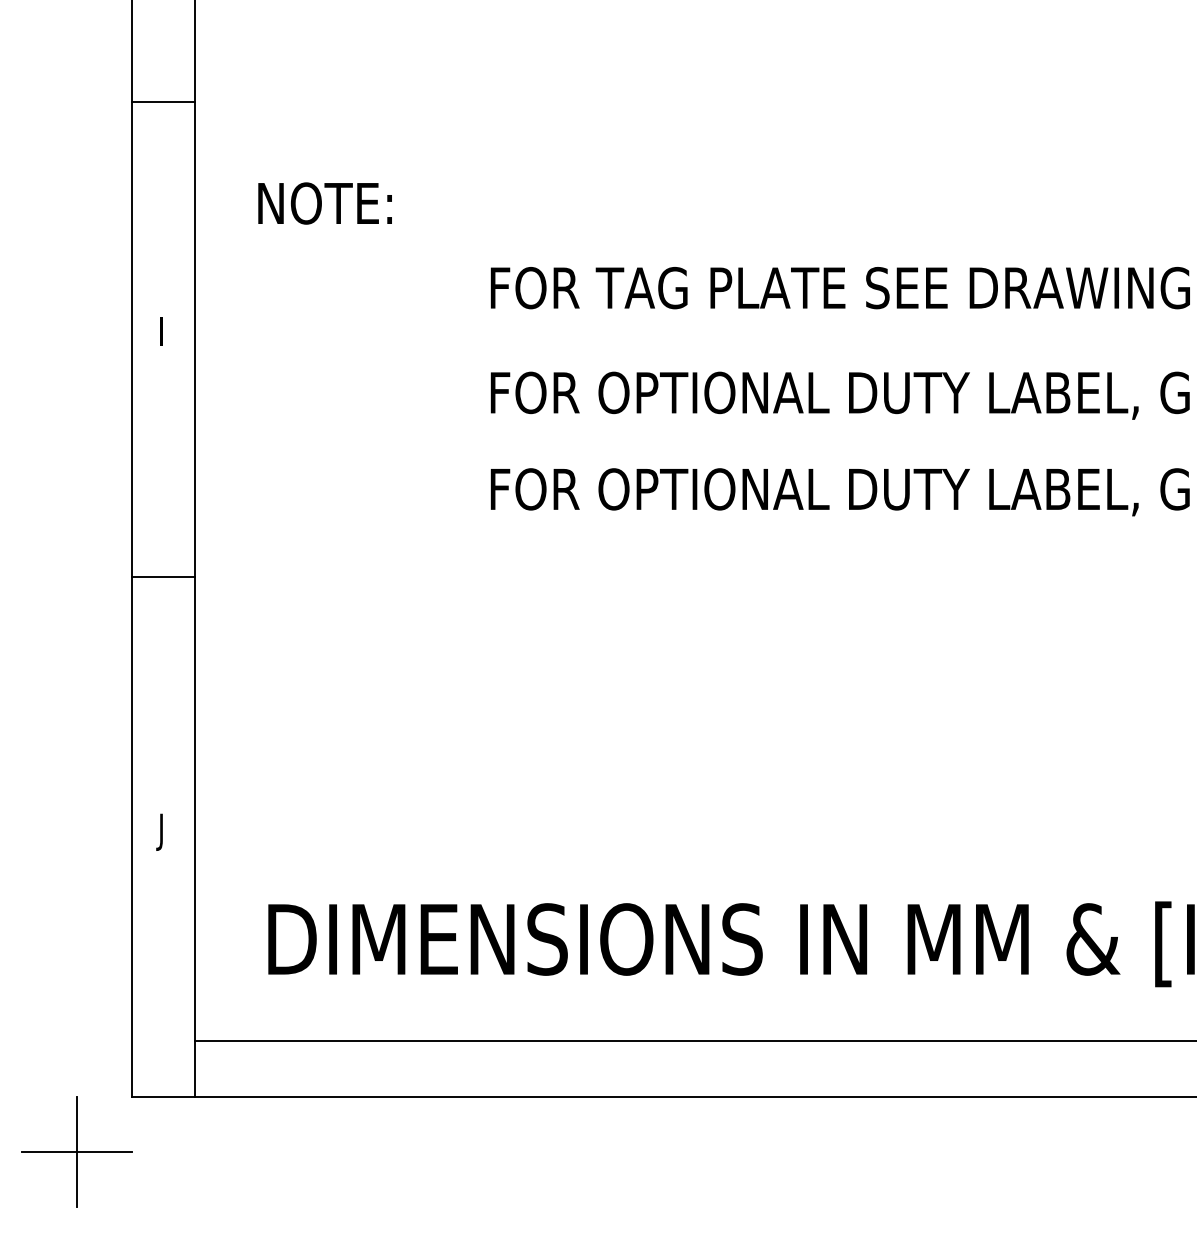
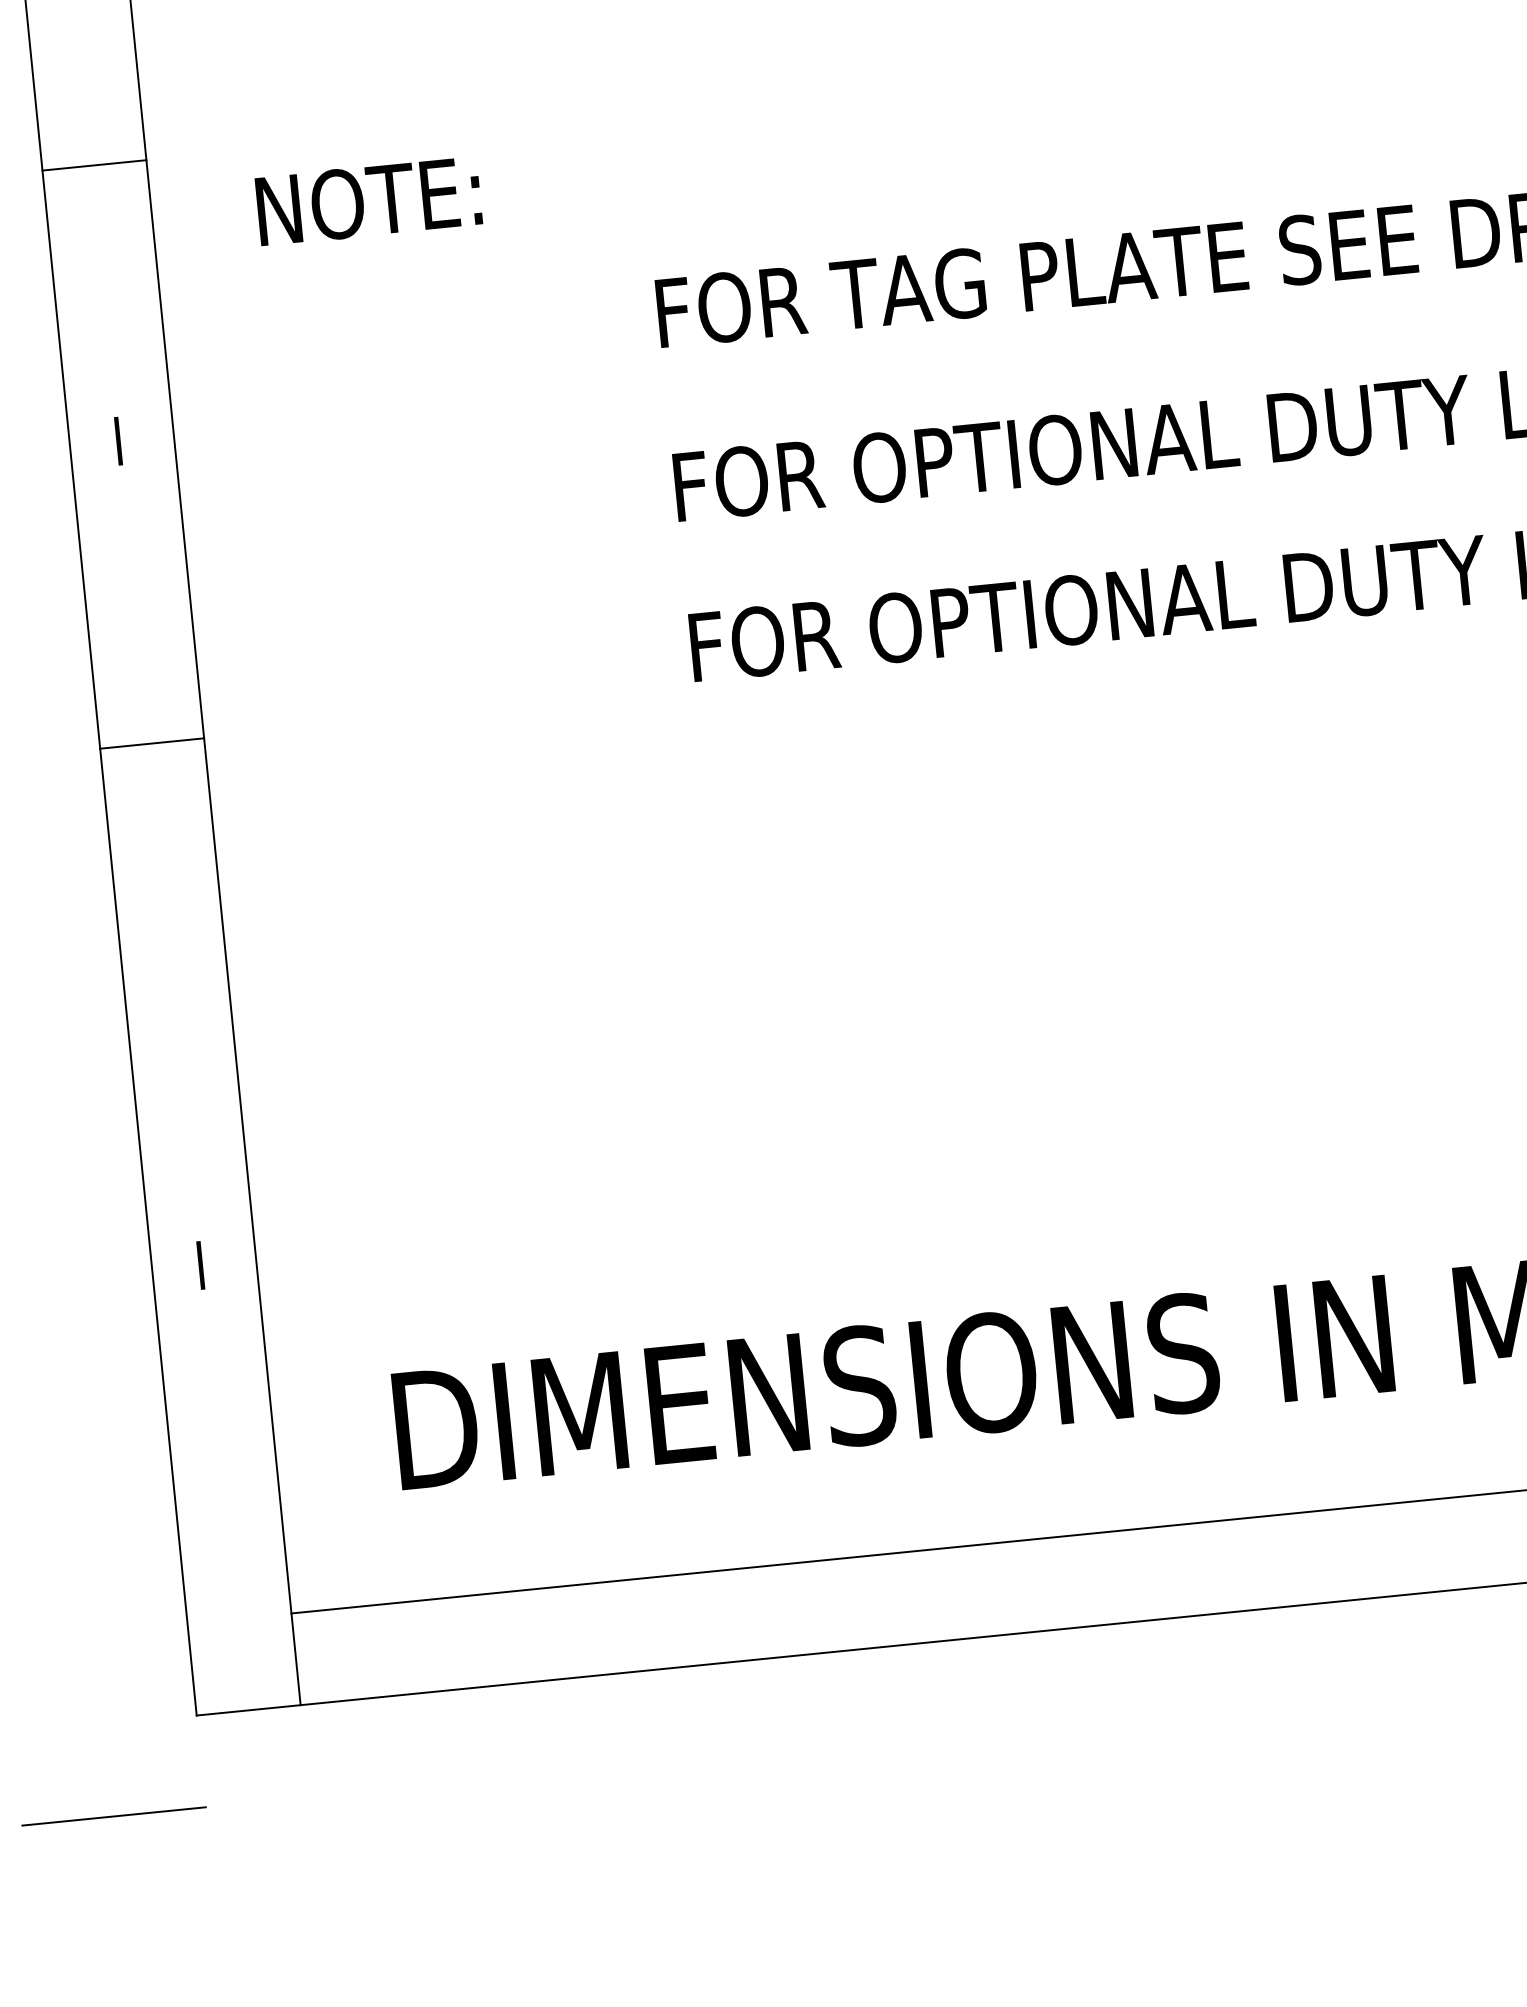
line: (163, 101) -> (94, 164), moved
line: (163, 577) -> (152, 744), moved
text: (159, 831) -> (197, 1270), J -> I
line: (77, 1151) -> (114, 1815), removed

